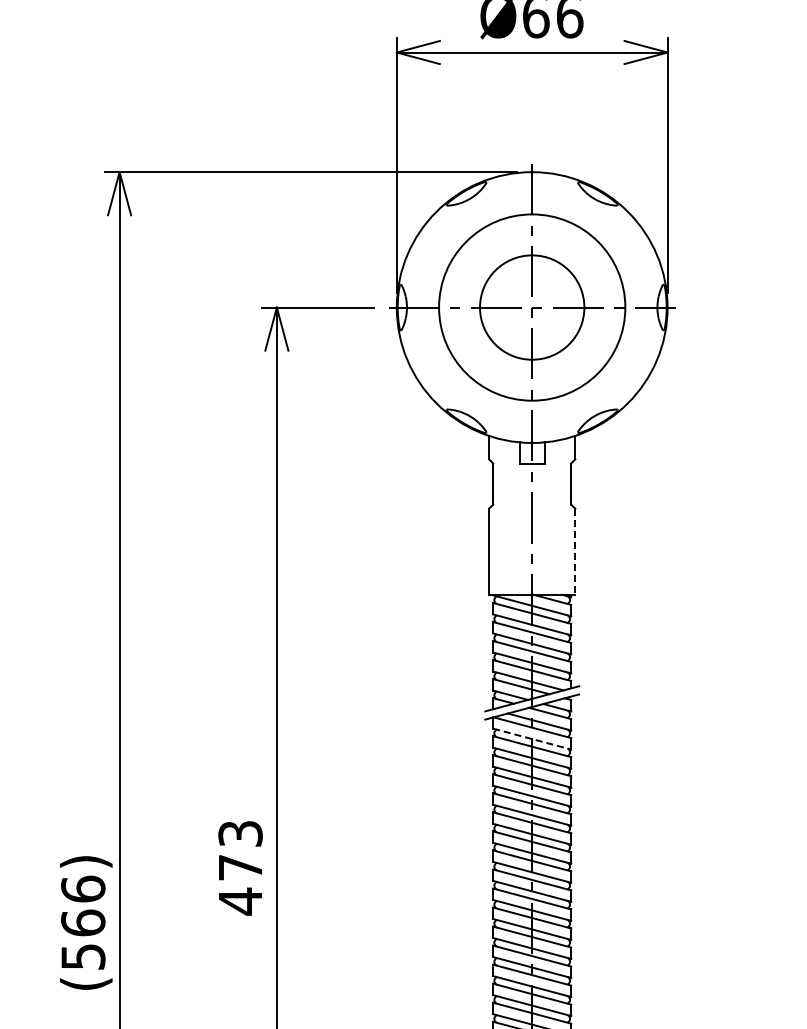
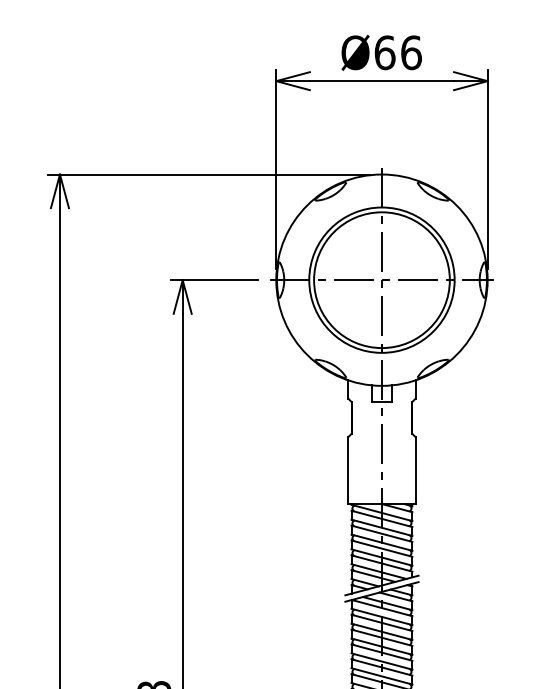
circle: (532, 307) -> (382, 280), size x1.67
line: (575, 552) -> (415, 471), dashed -> solid
line: (532, 739) -> (382, 617), dashed -> solid

